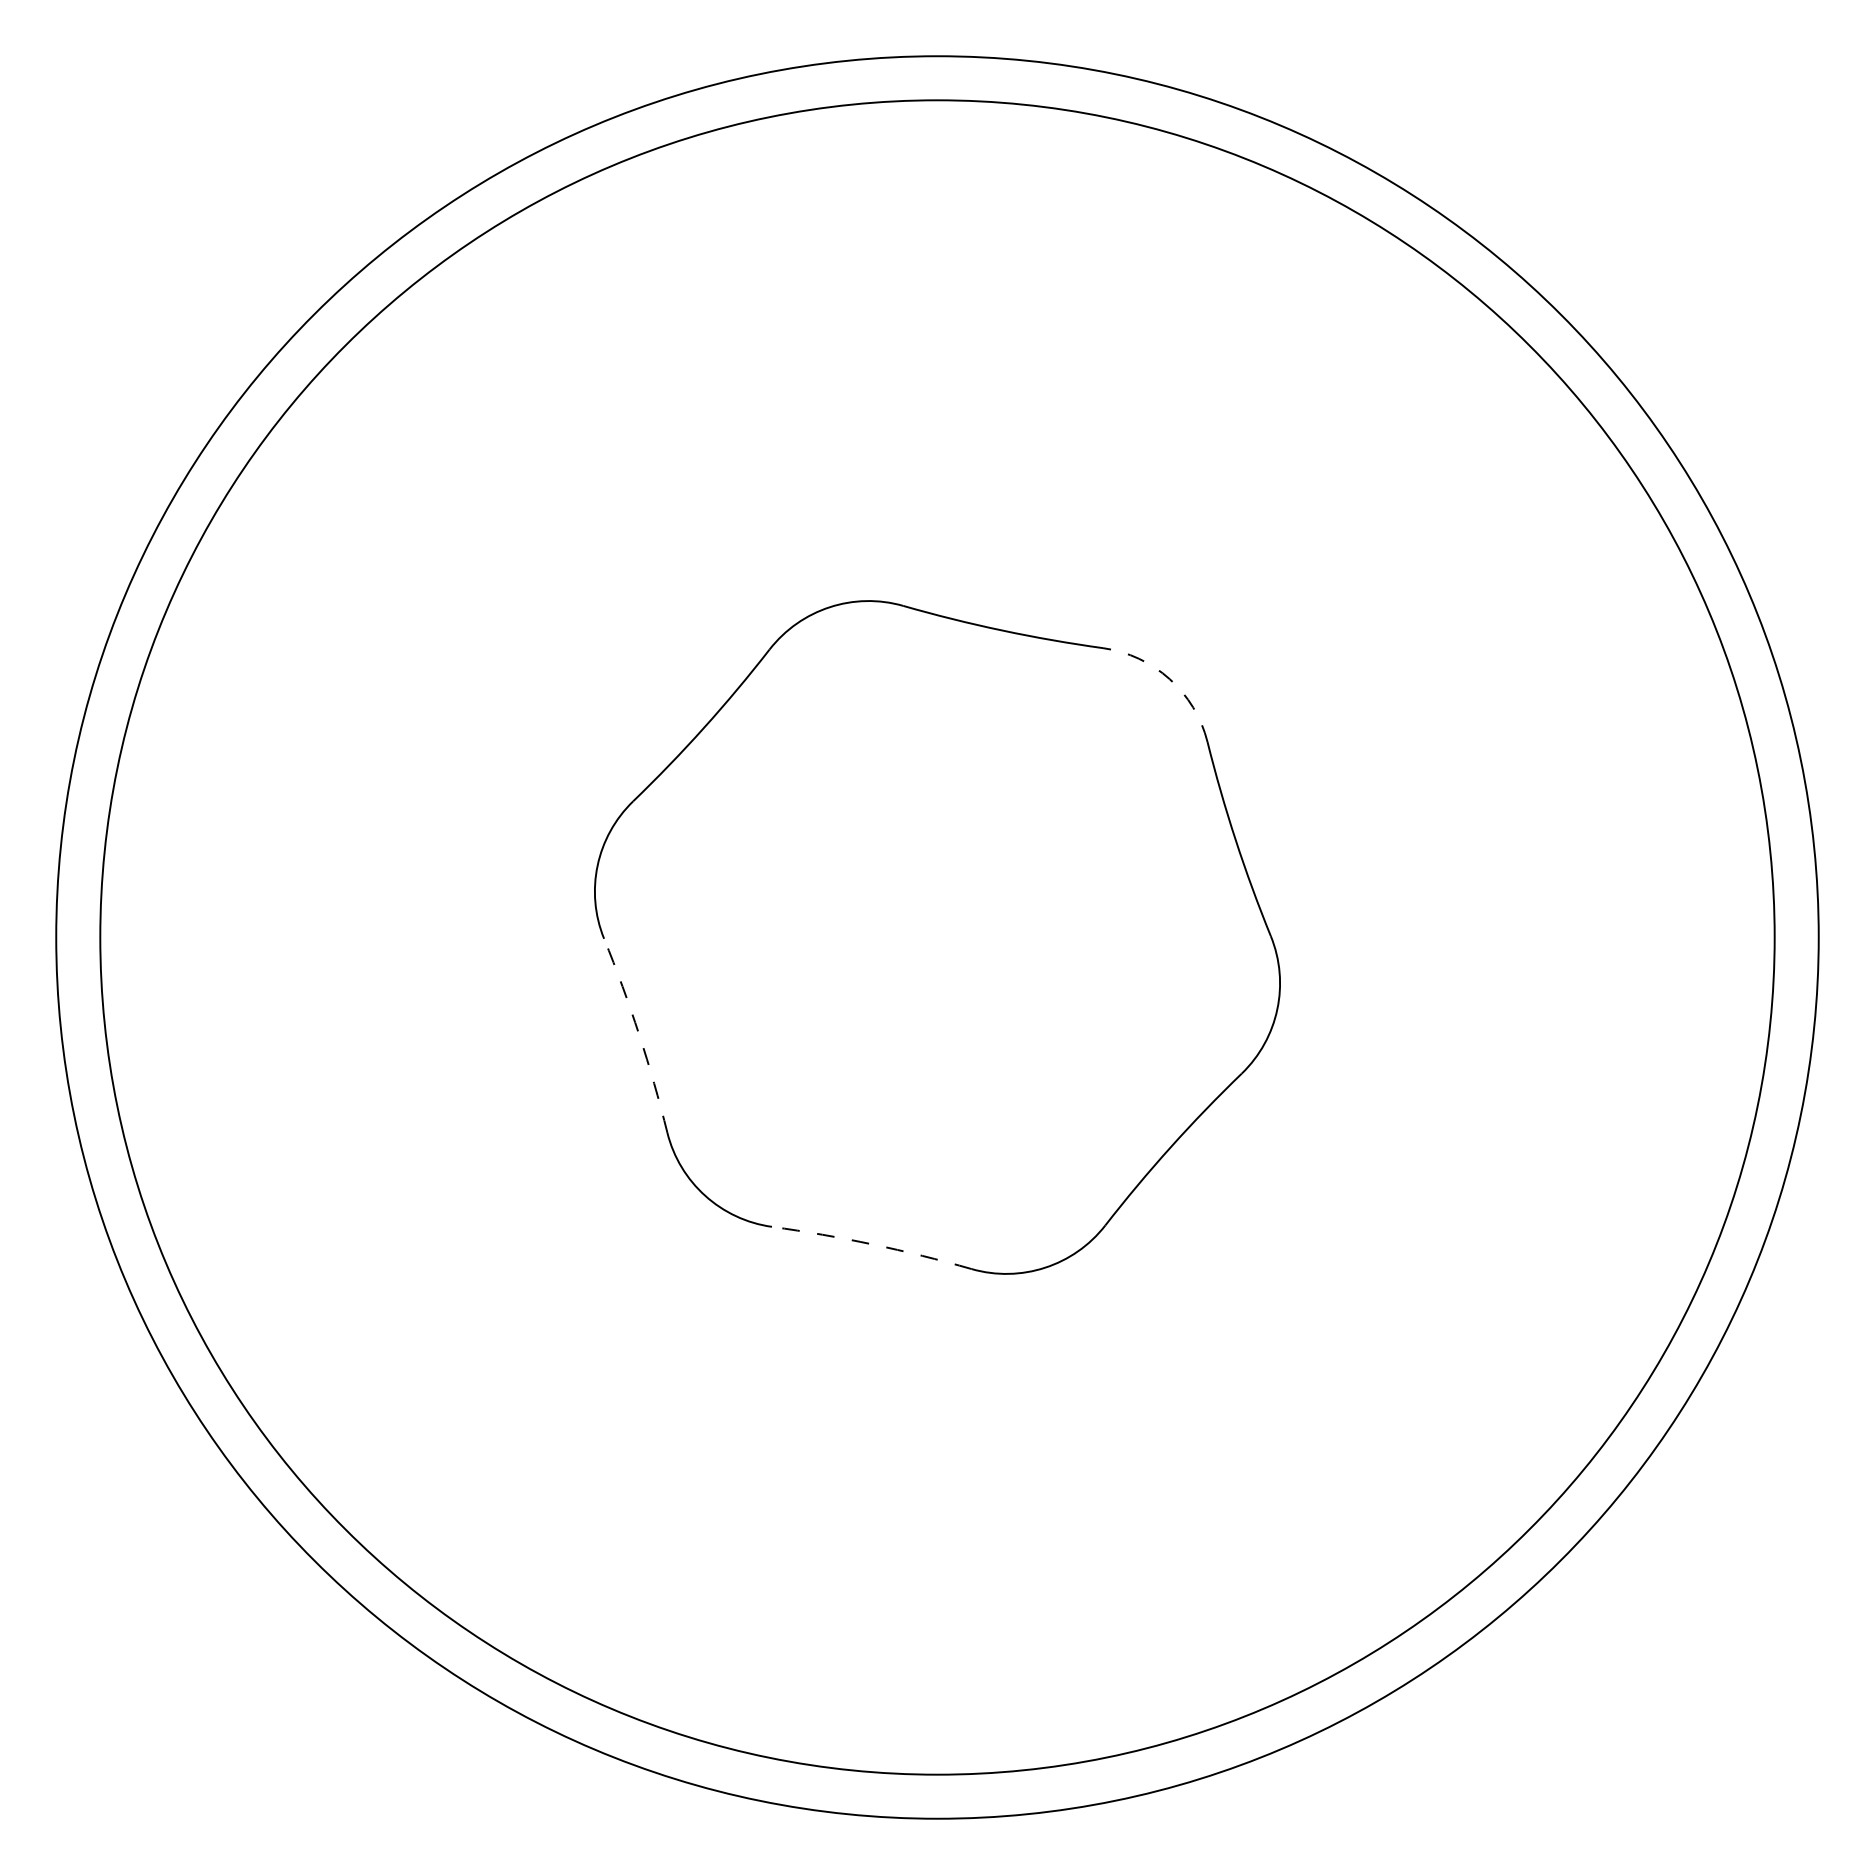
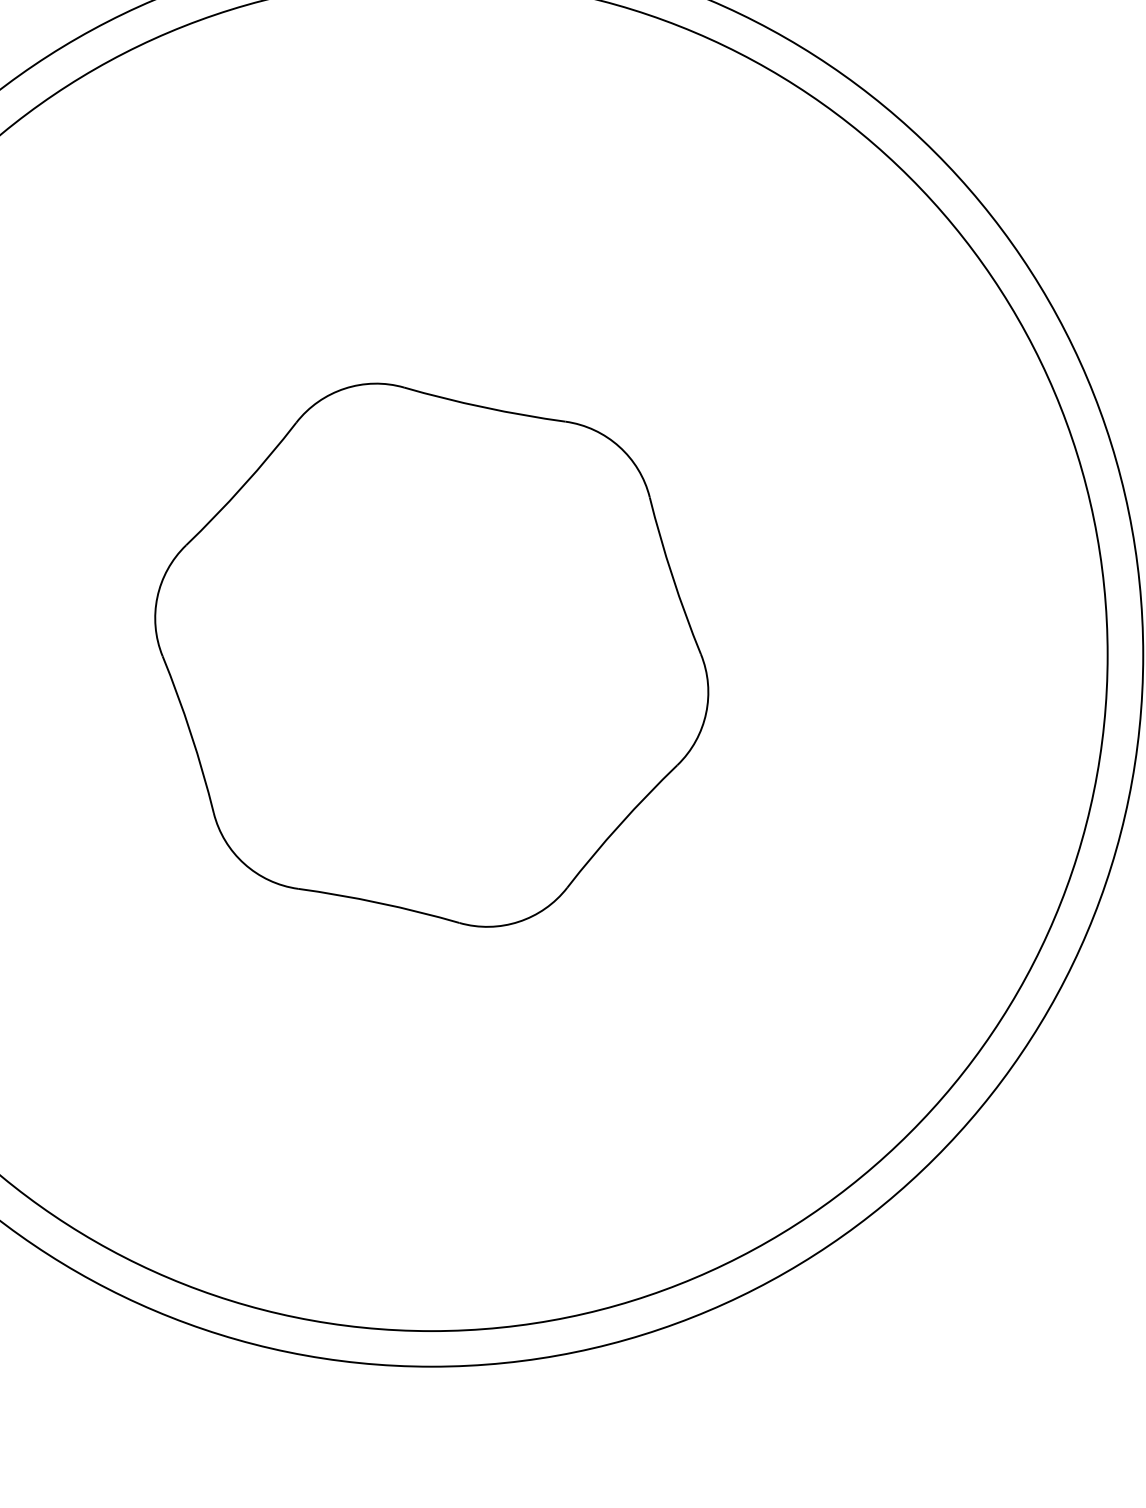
arc: (1169, 679) -> (619, 446), dashed -> solid
arc: (639, 1034) -> (191, 733), dashed -> solid
arc: (872, 1244) -> (379, 903), dashed -> solid

